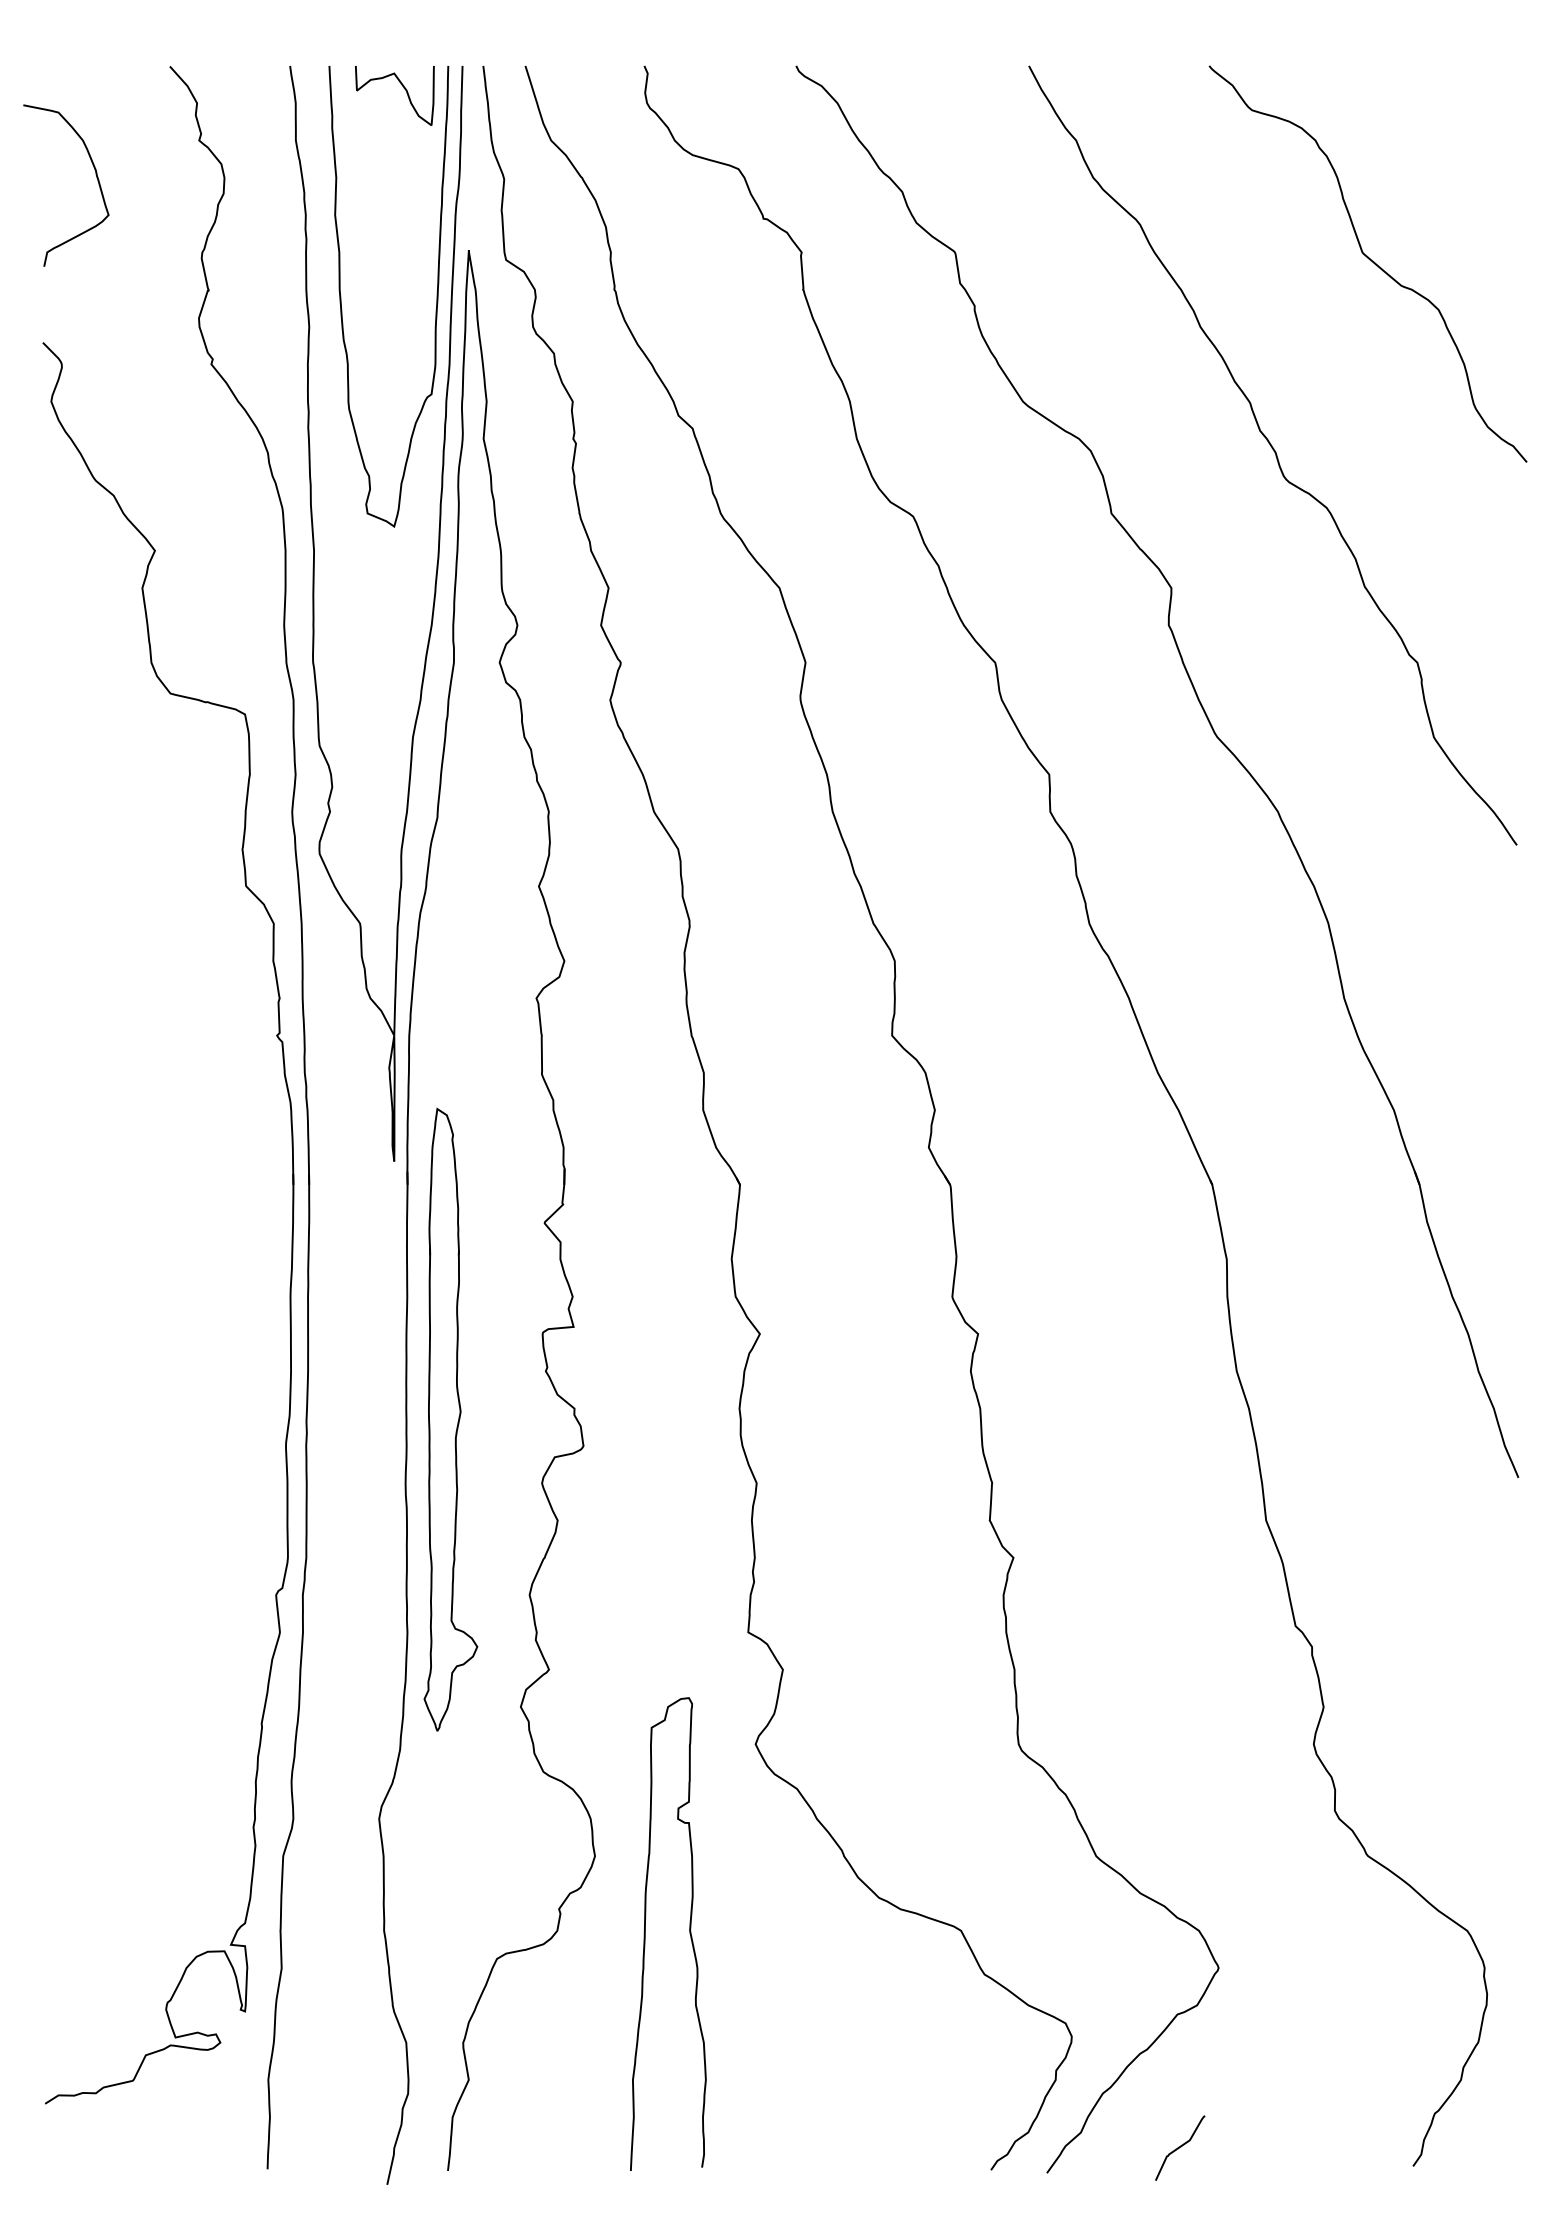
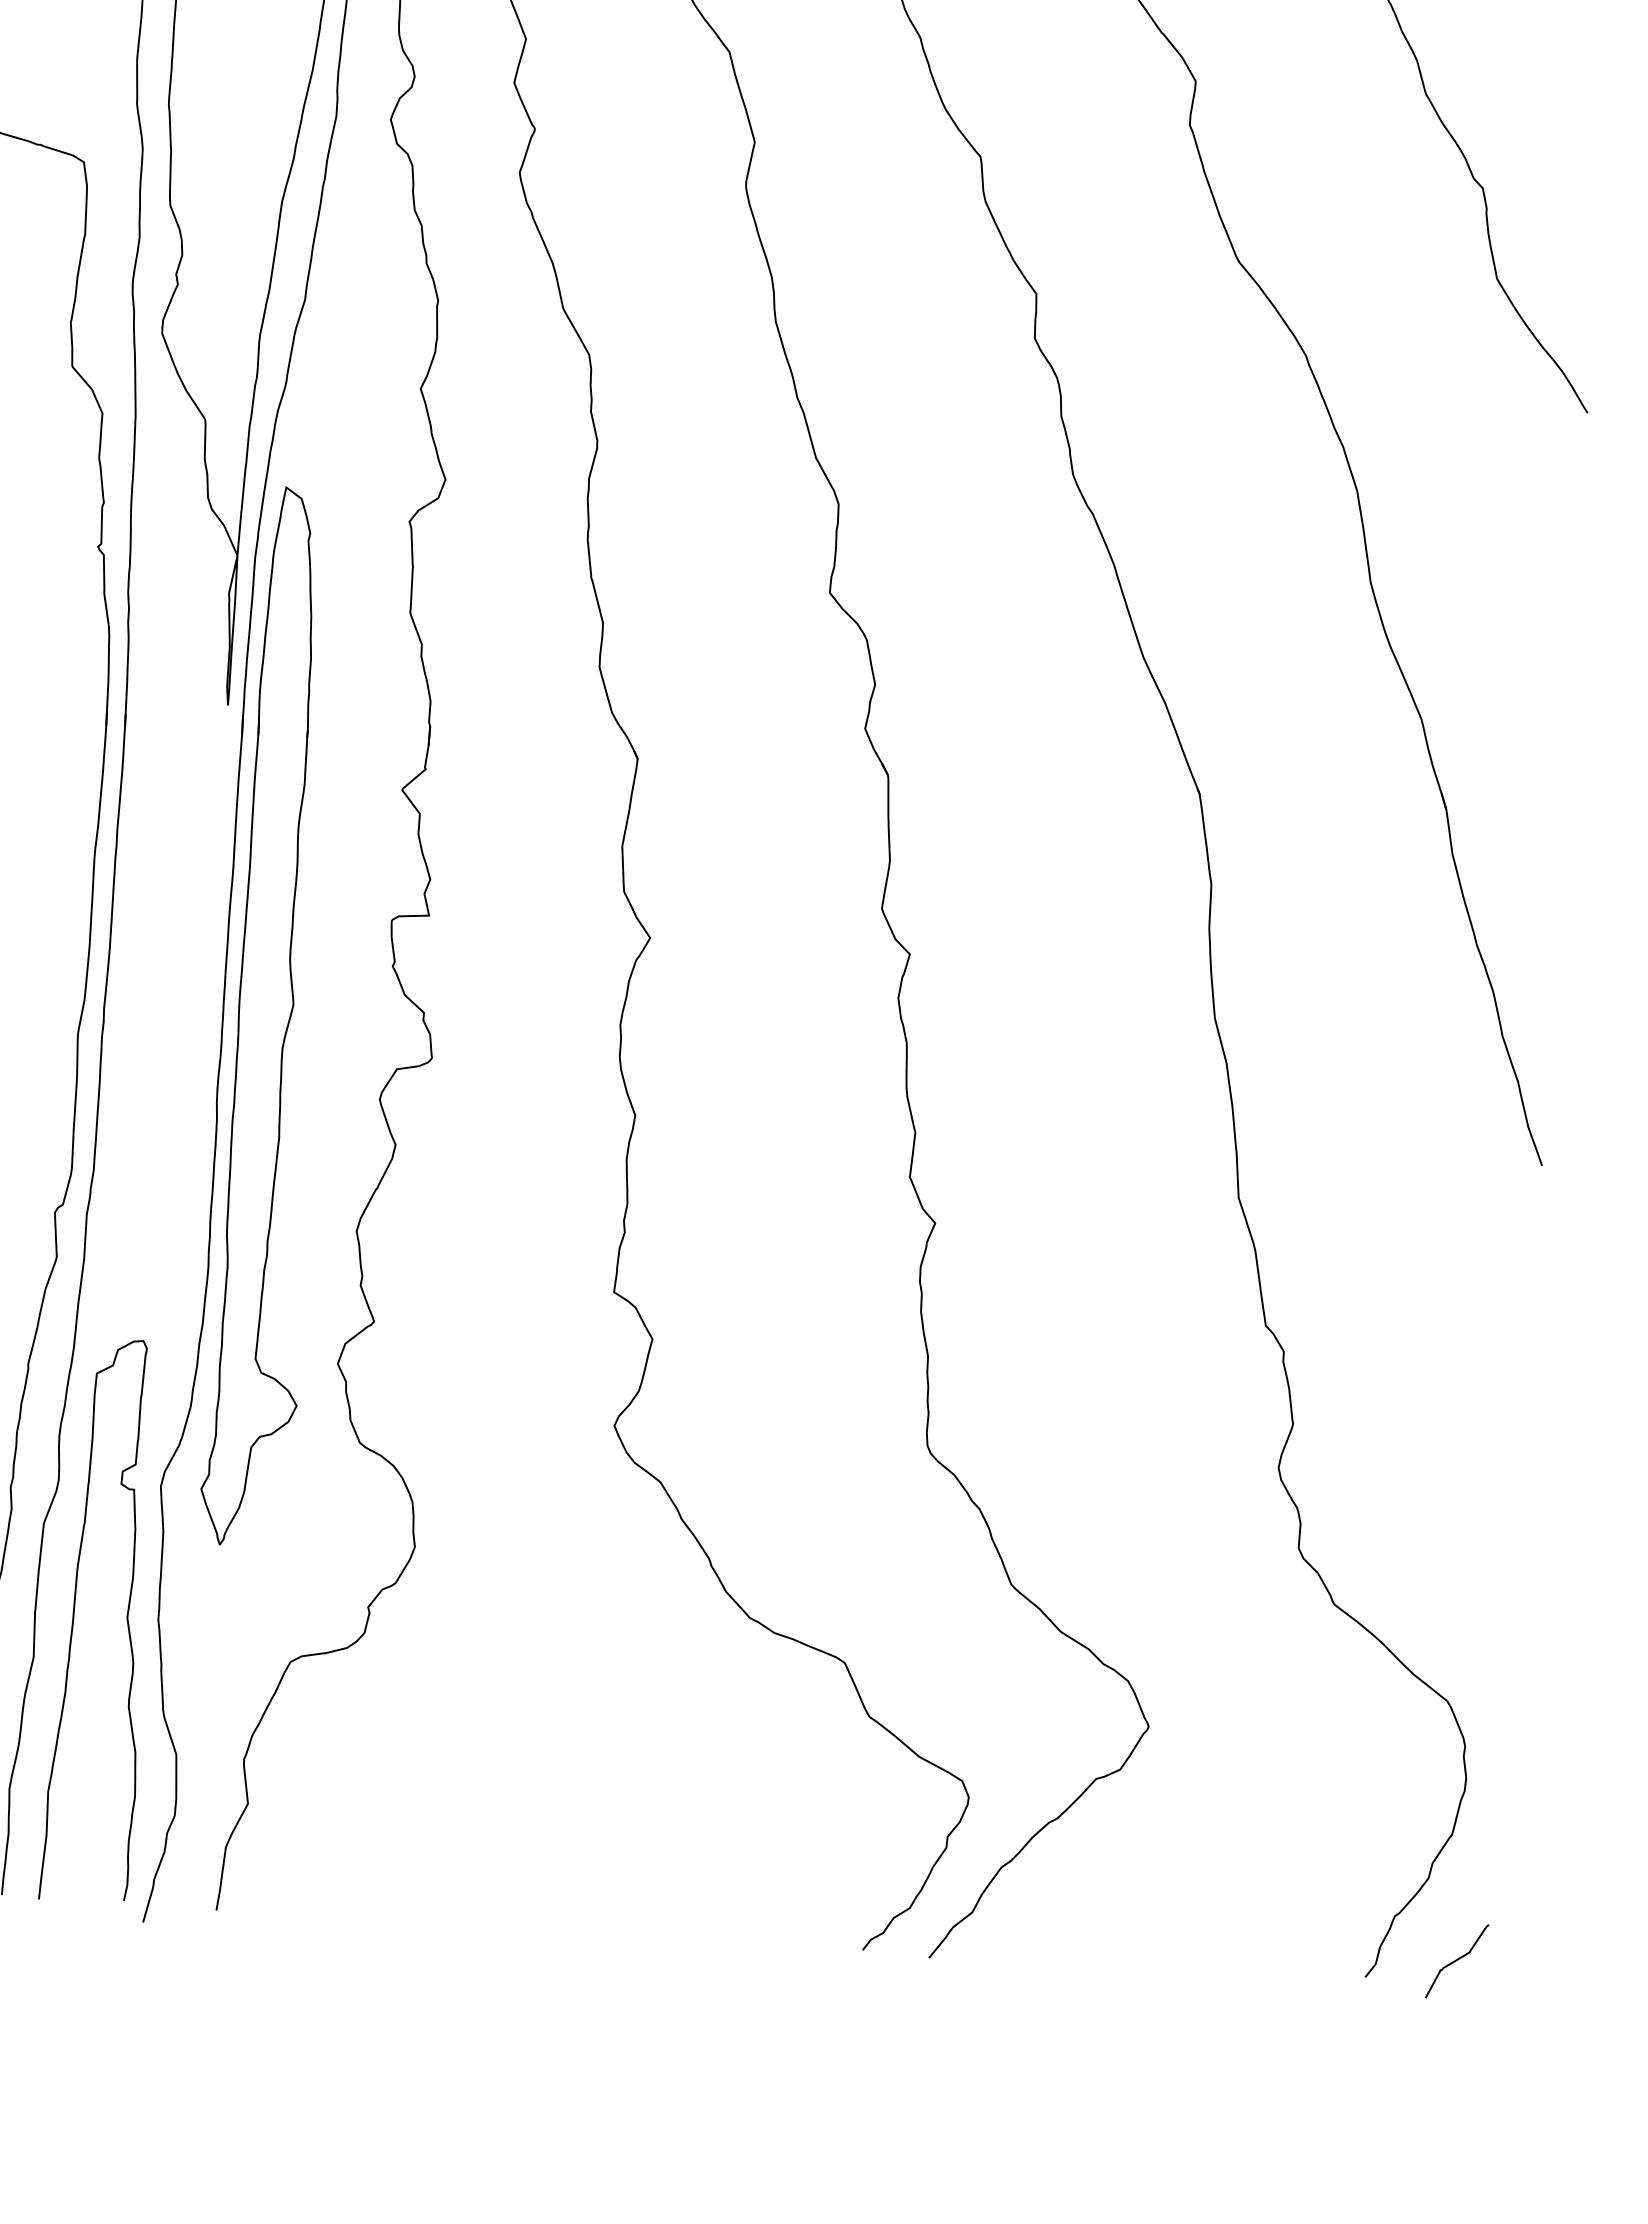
part: (450, 1419) -> (275, 1016), size x1.43
curve: (689, 1933) -> (126, 1621), moved
curve: (1180, 2147) -> (1457, 1960), moved

